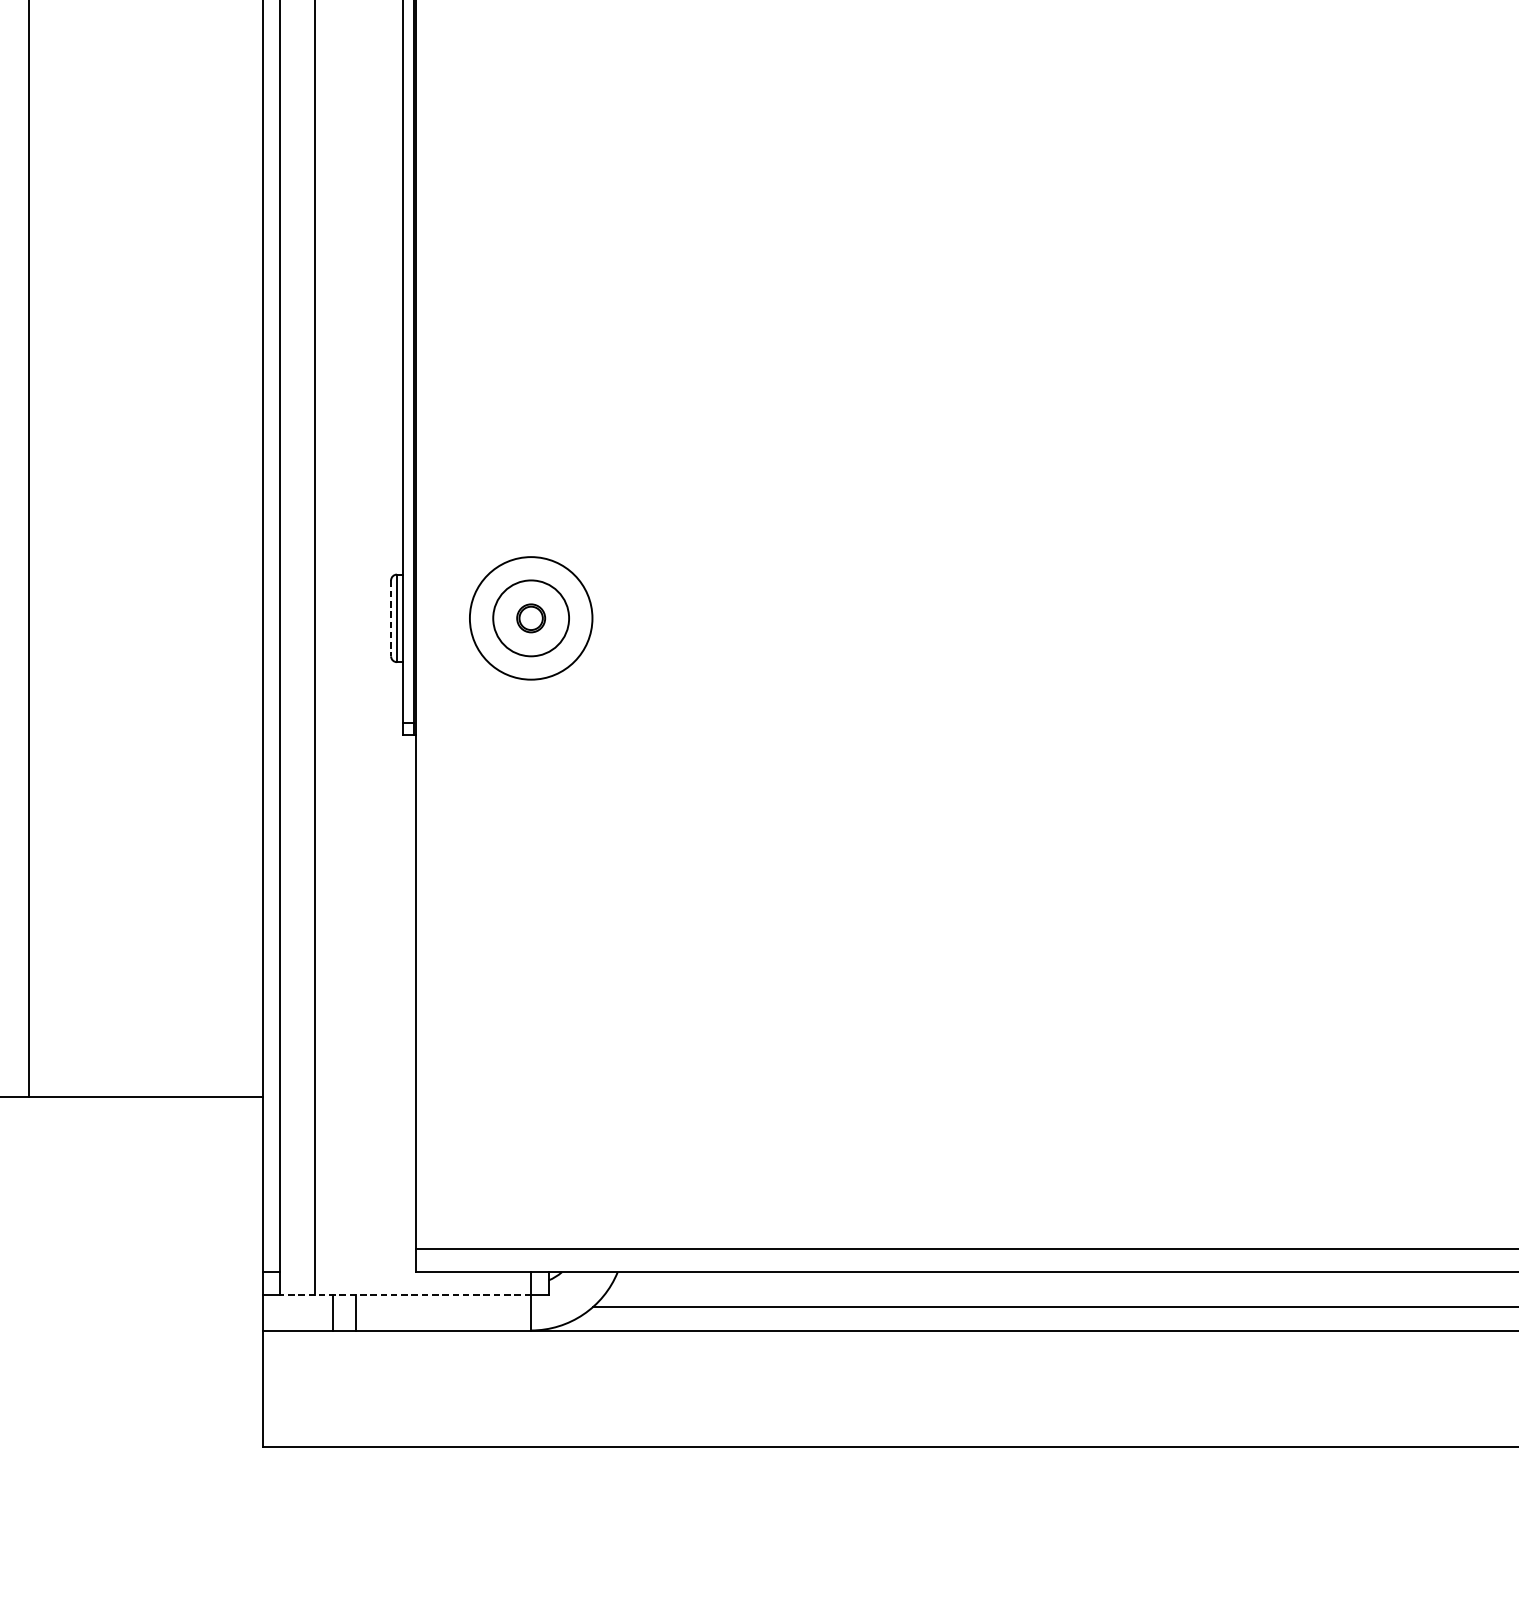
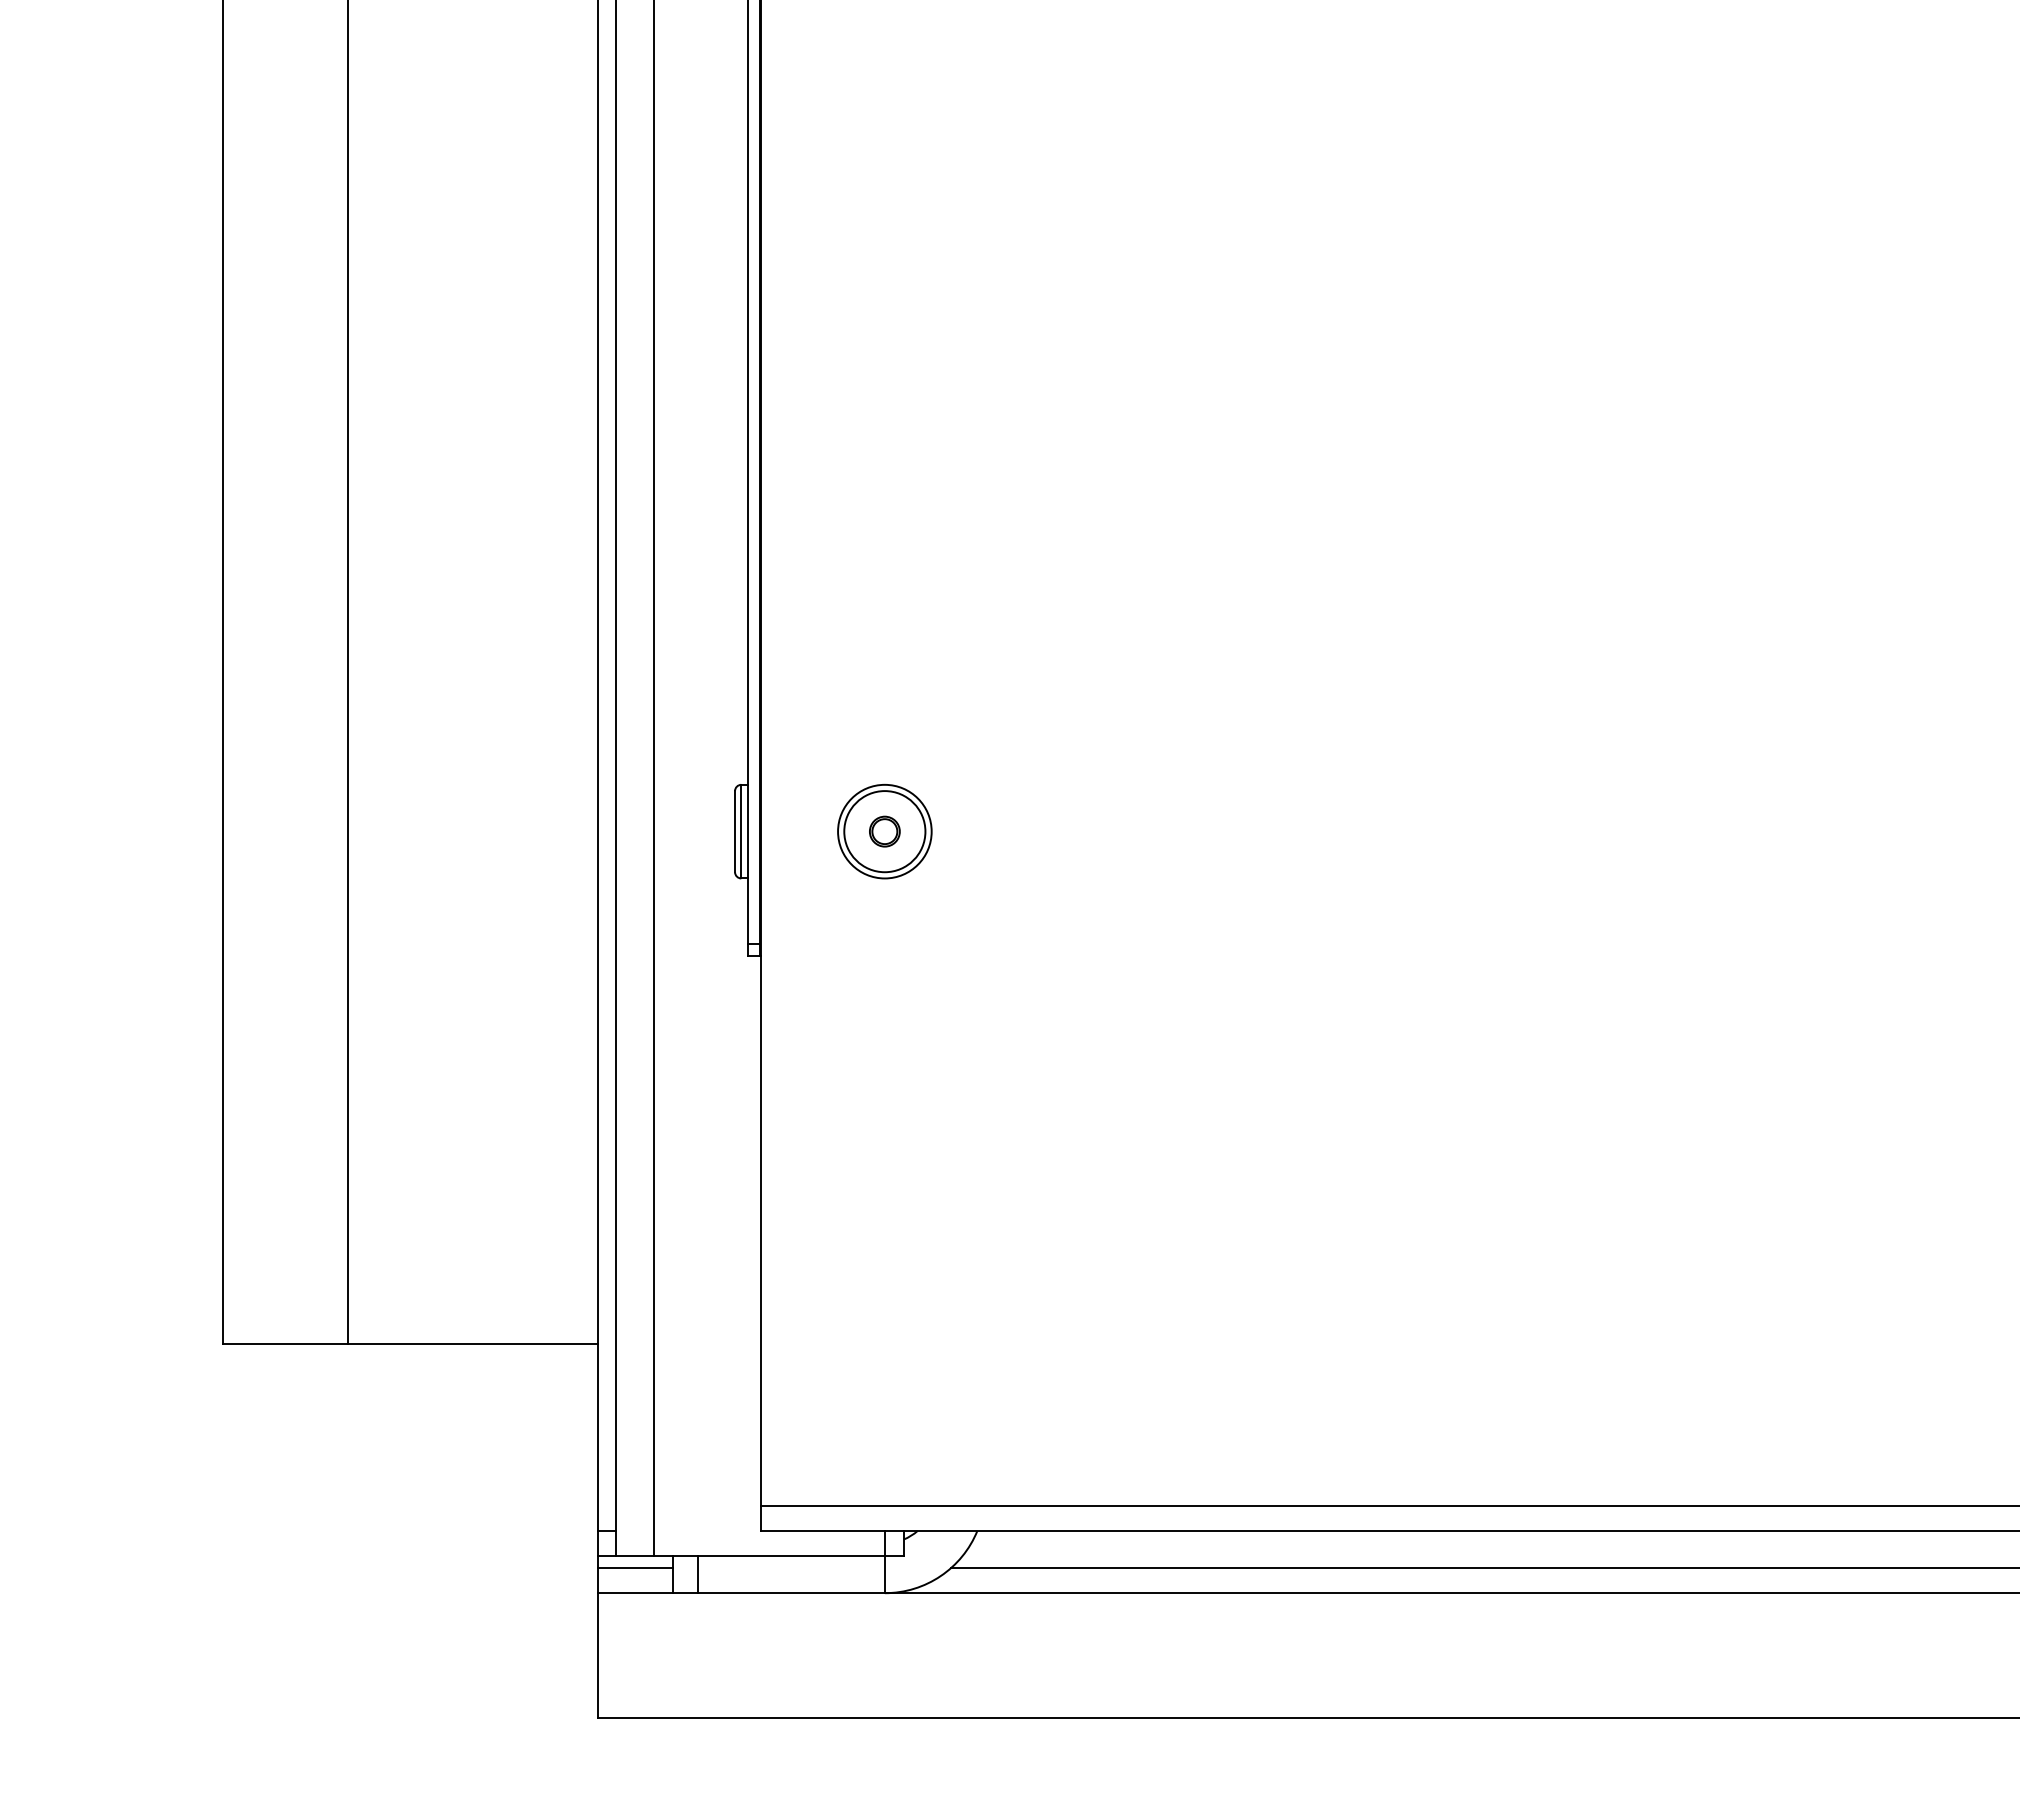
line: (391, 618) -> (735, 831), dashed -> solid
circle: (530, 618) -> (884, 831), size x0.71
line: (405, 1295) -> (750, 1555), dashed -> solid
line: (297, 1307) -> (634, 1568), added

